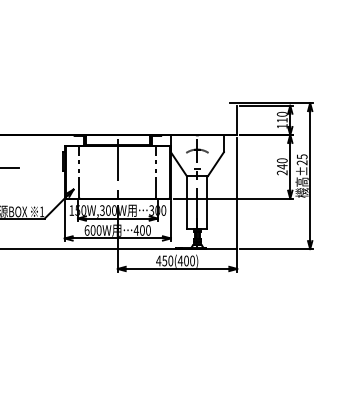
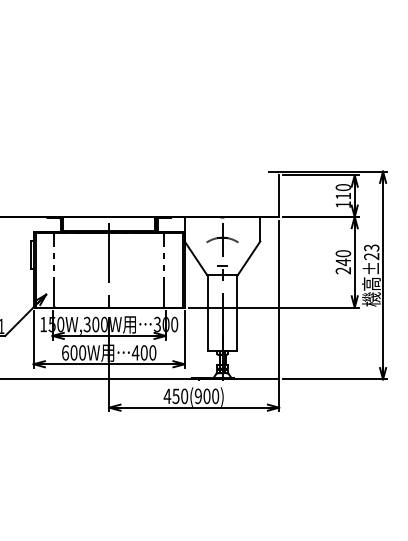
text: (300, 156) -> (369, 247), ±25 -> ±23
text: (180, 260) -> (198, 395), 450(400) -> 450(900)

